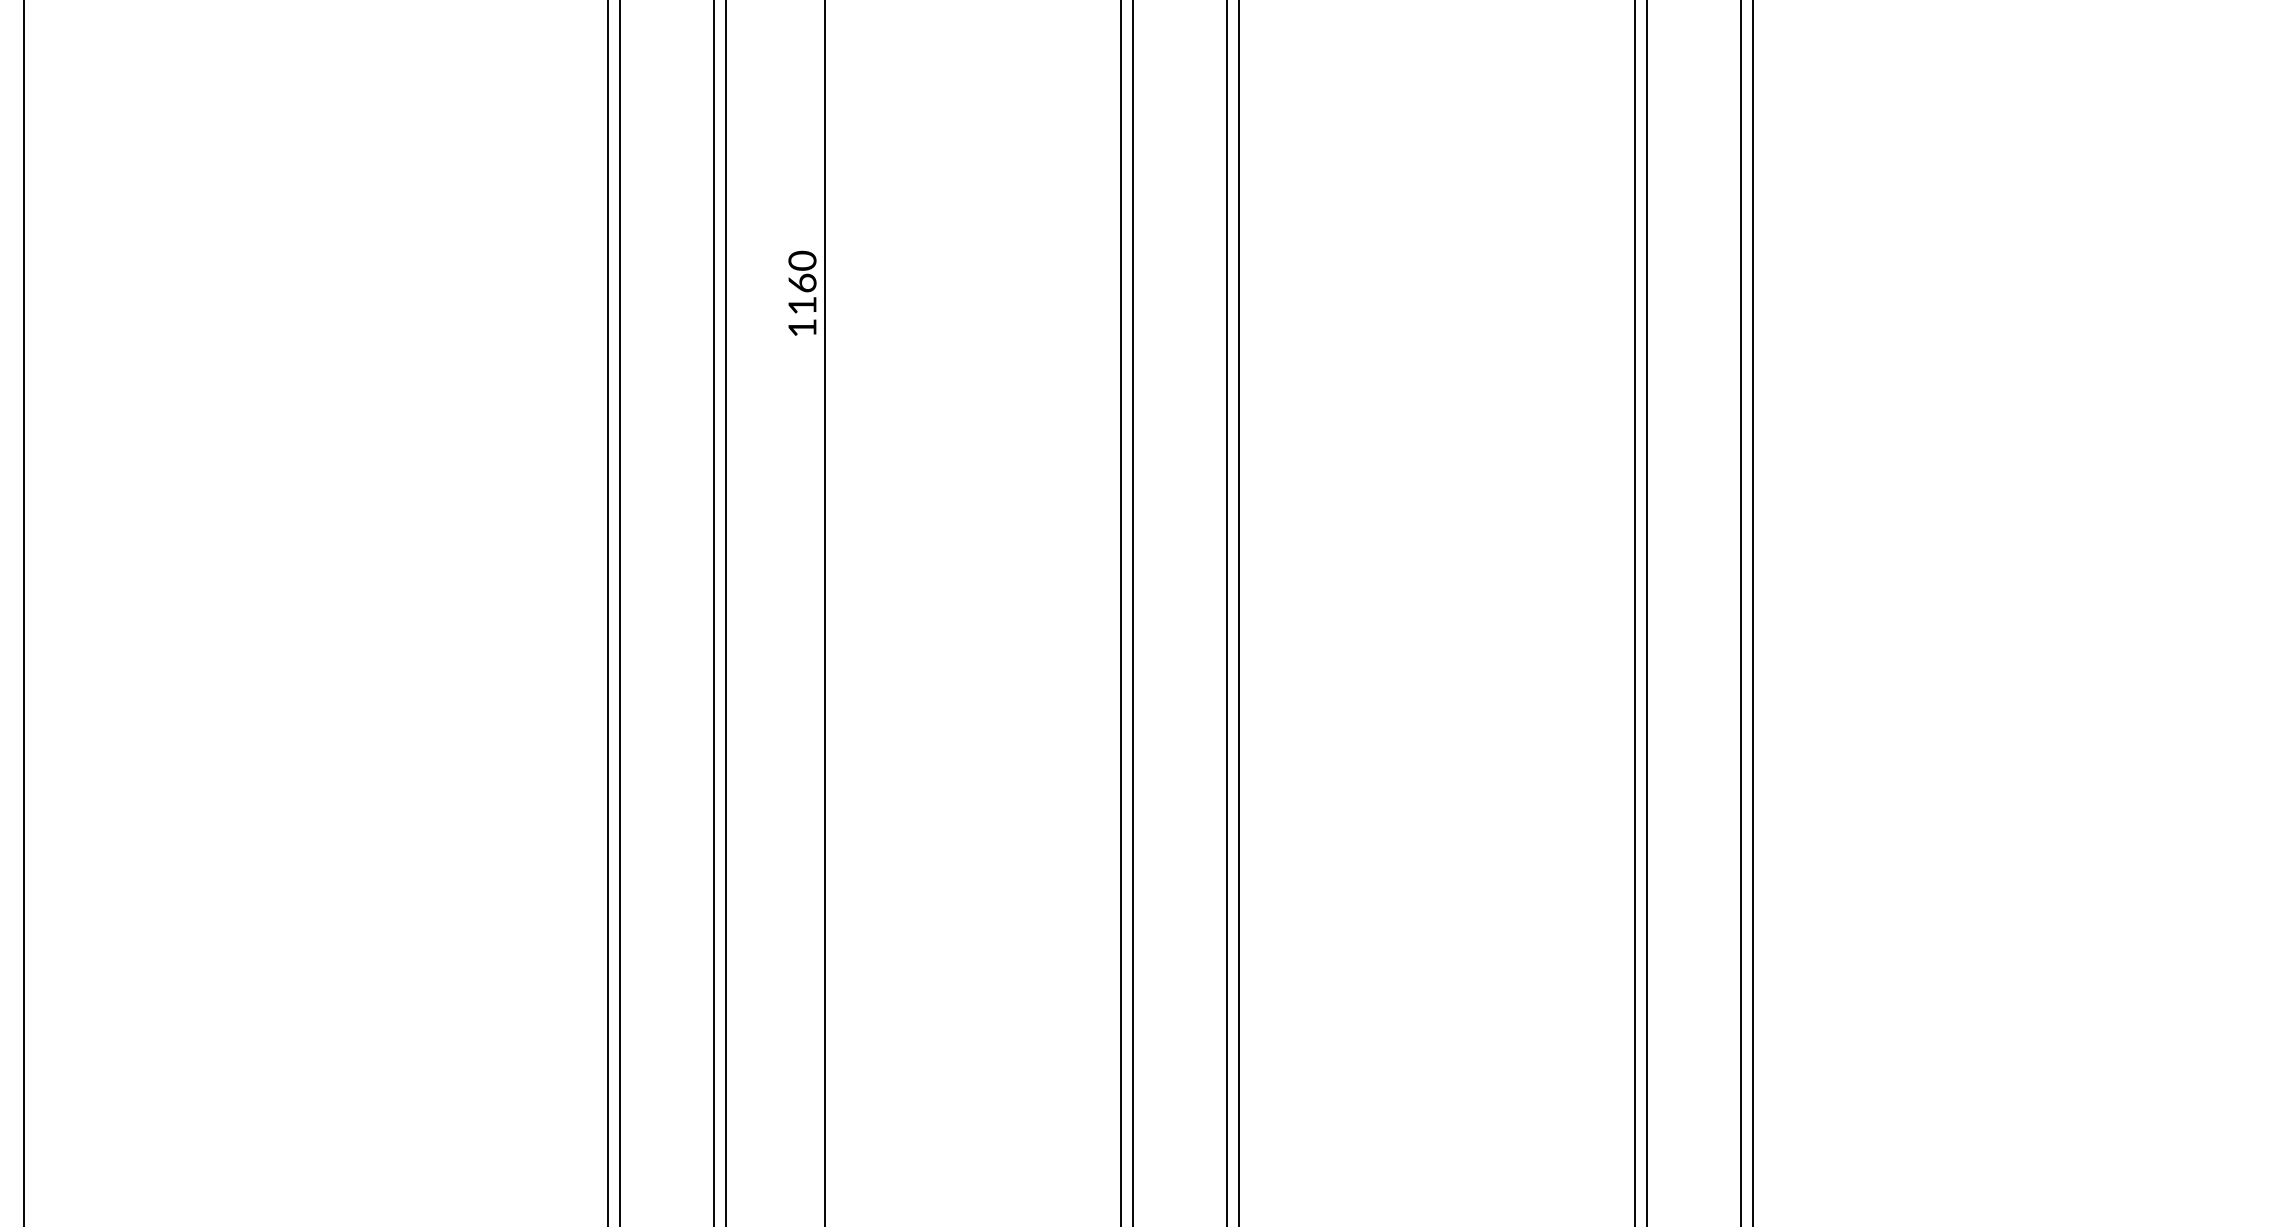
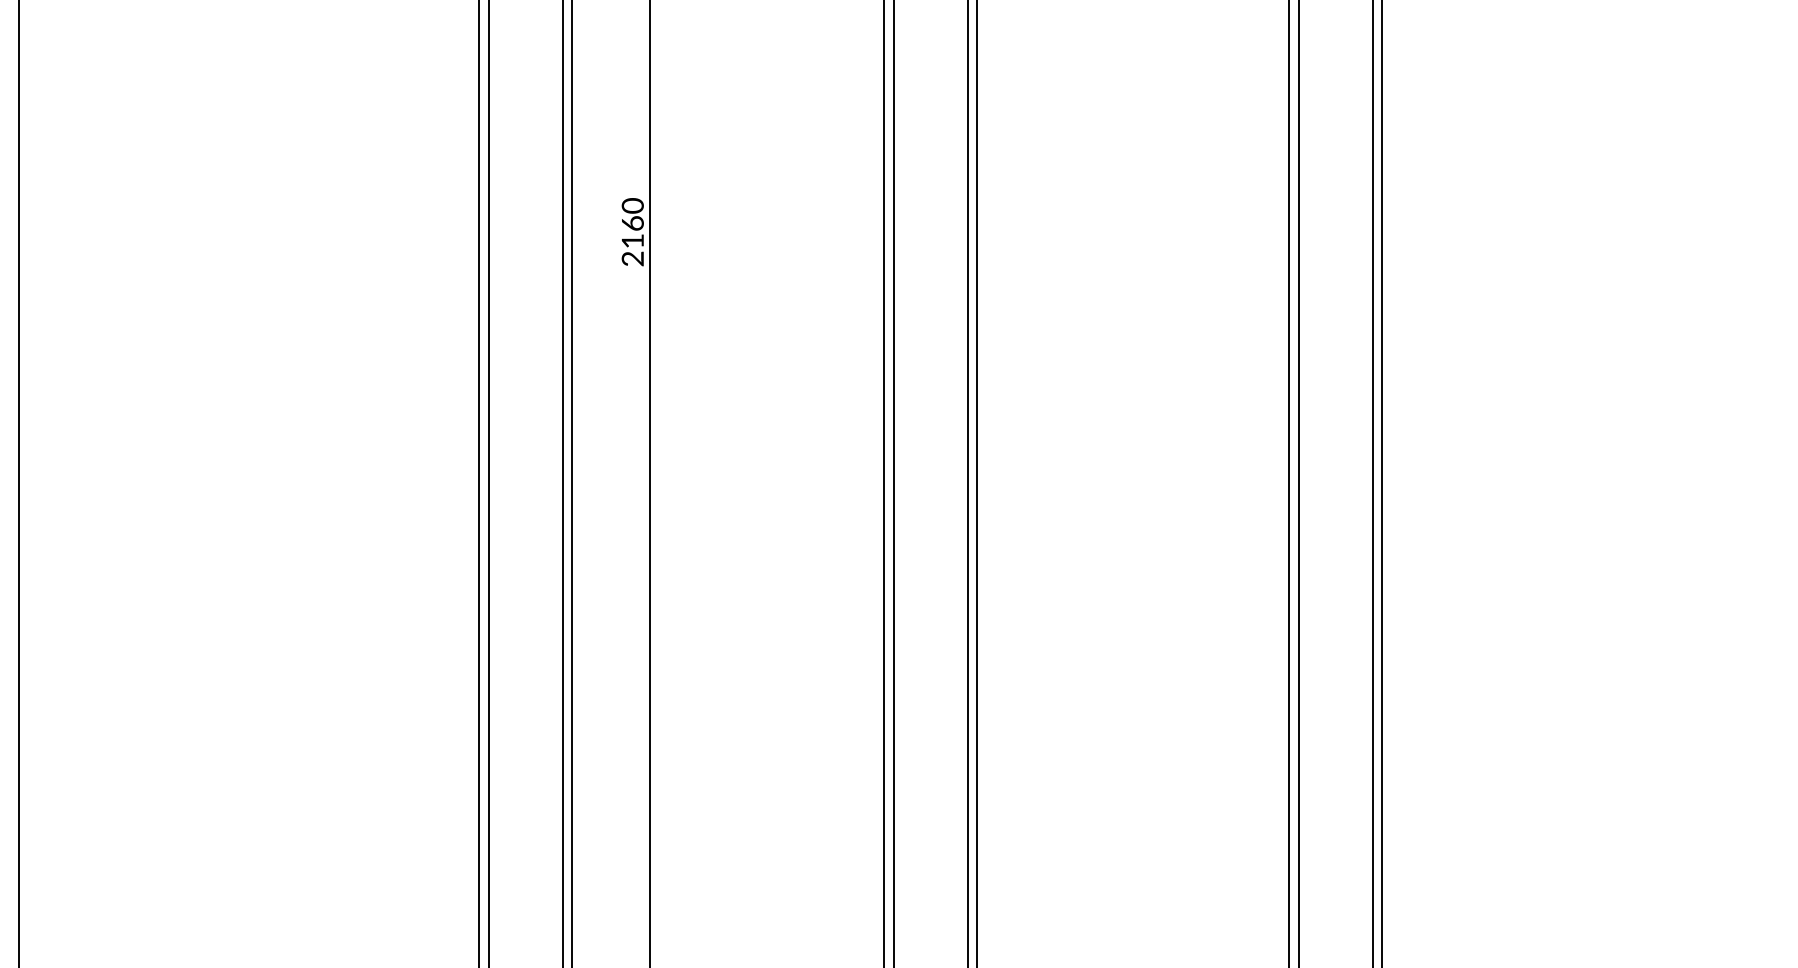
text: (802, 328) -> (632, 259), 1160 -> 2160

